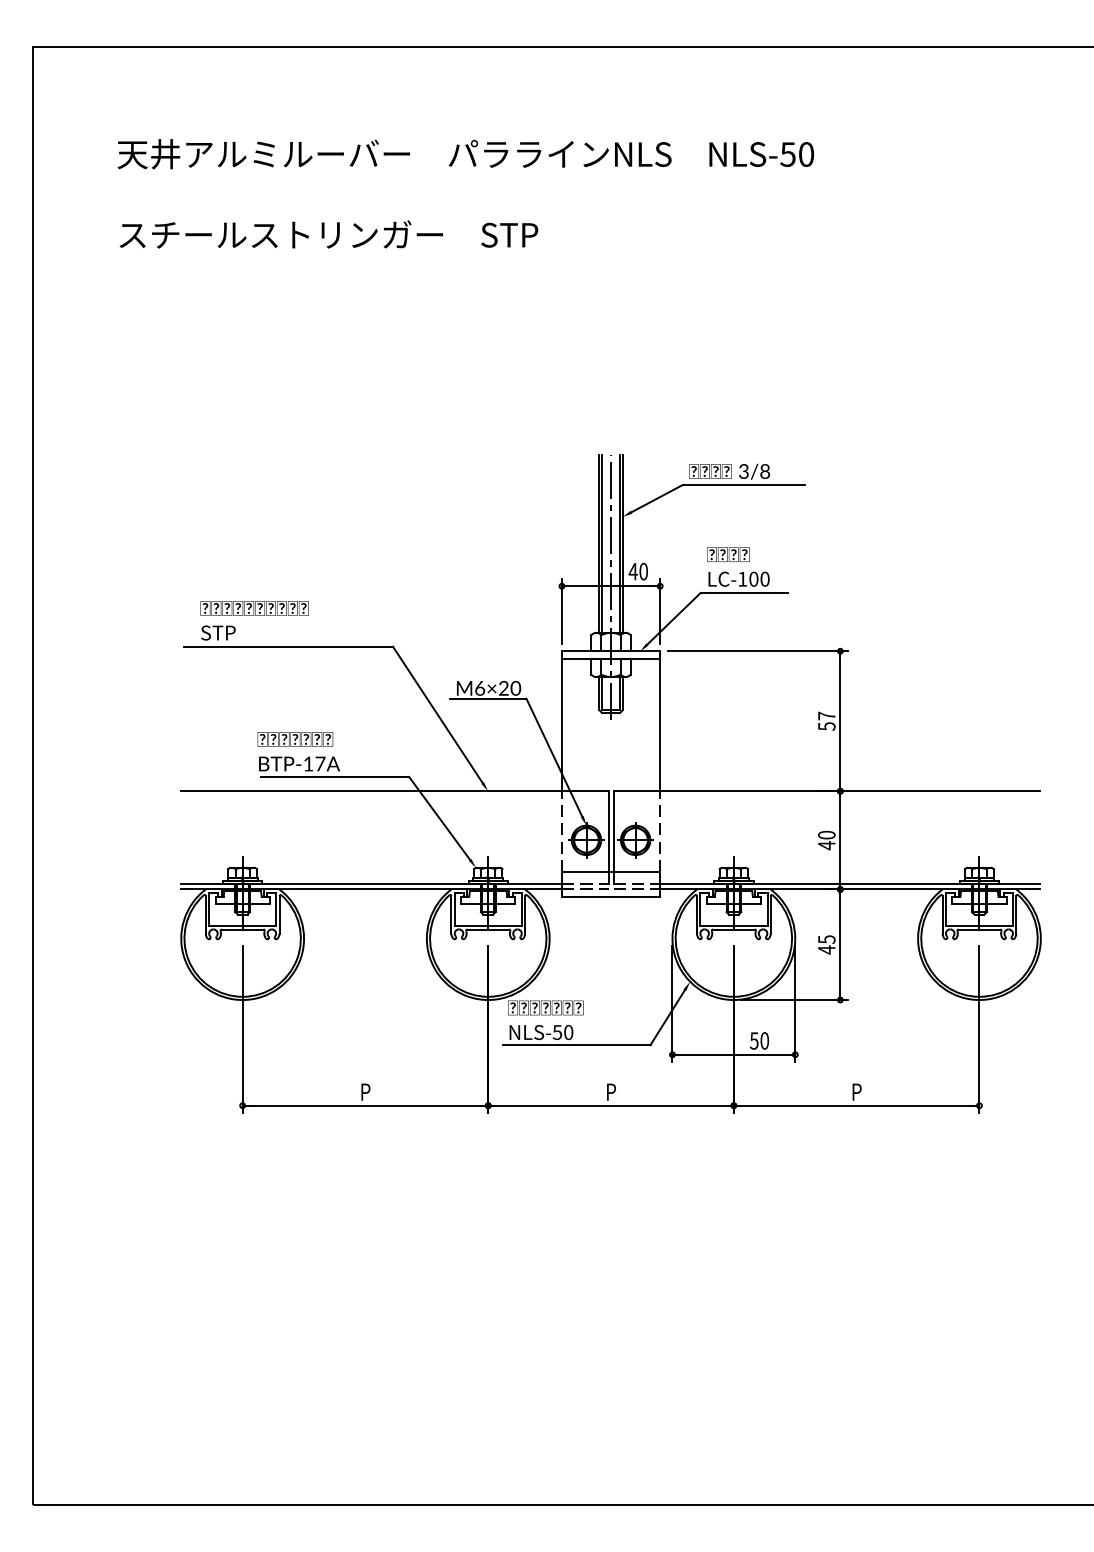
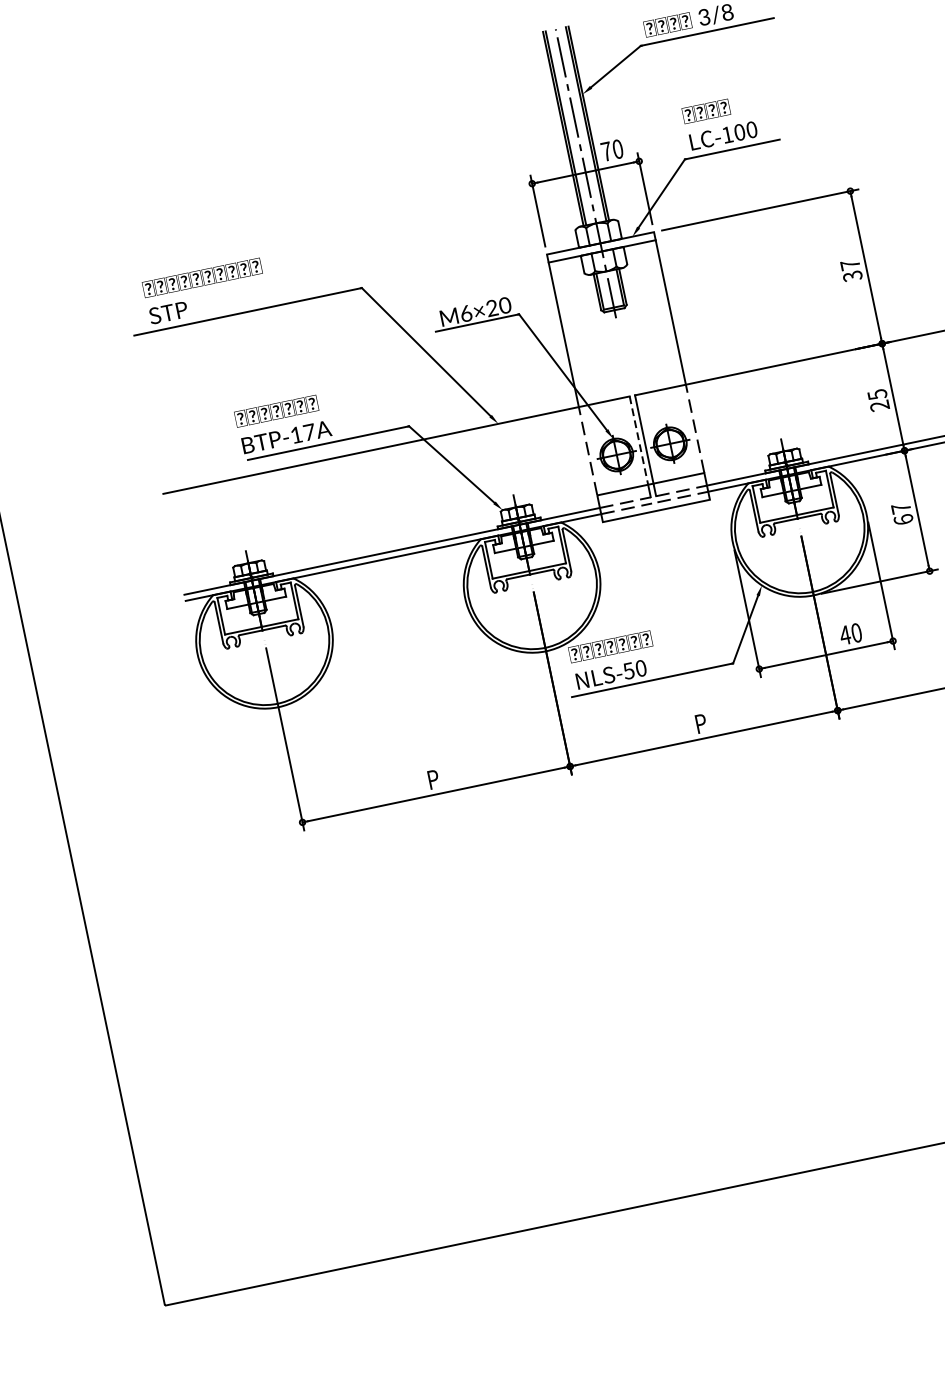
text: (632, 571) -> (605, 151), 40 -> 70
text: (826, 726) -> (852, 276), 57 -> 37
line: (608, 831) -> (638, 440), solid -> dashed
text: (826, 840) -> (878, 400), 40 -> 25
text: (826, 944) -> (902, 513), 45 -> 67
text: (753, 1040) -> (844, 635), 50 -> 40

